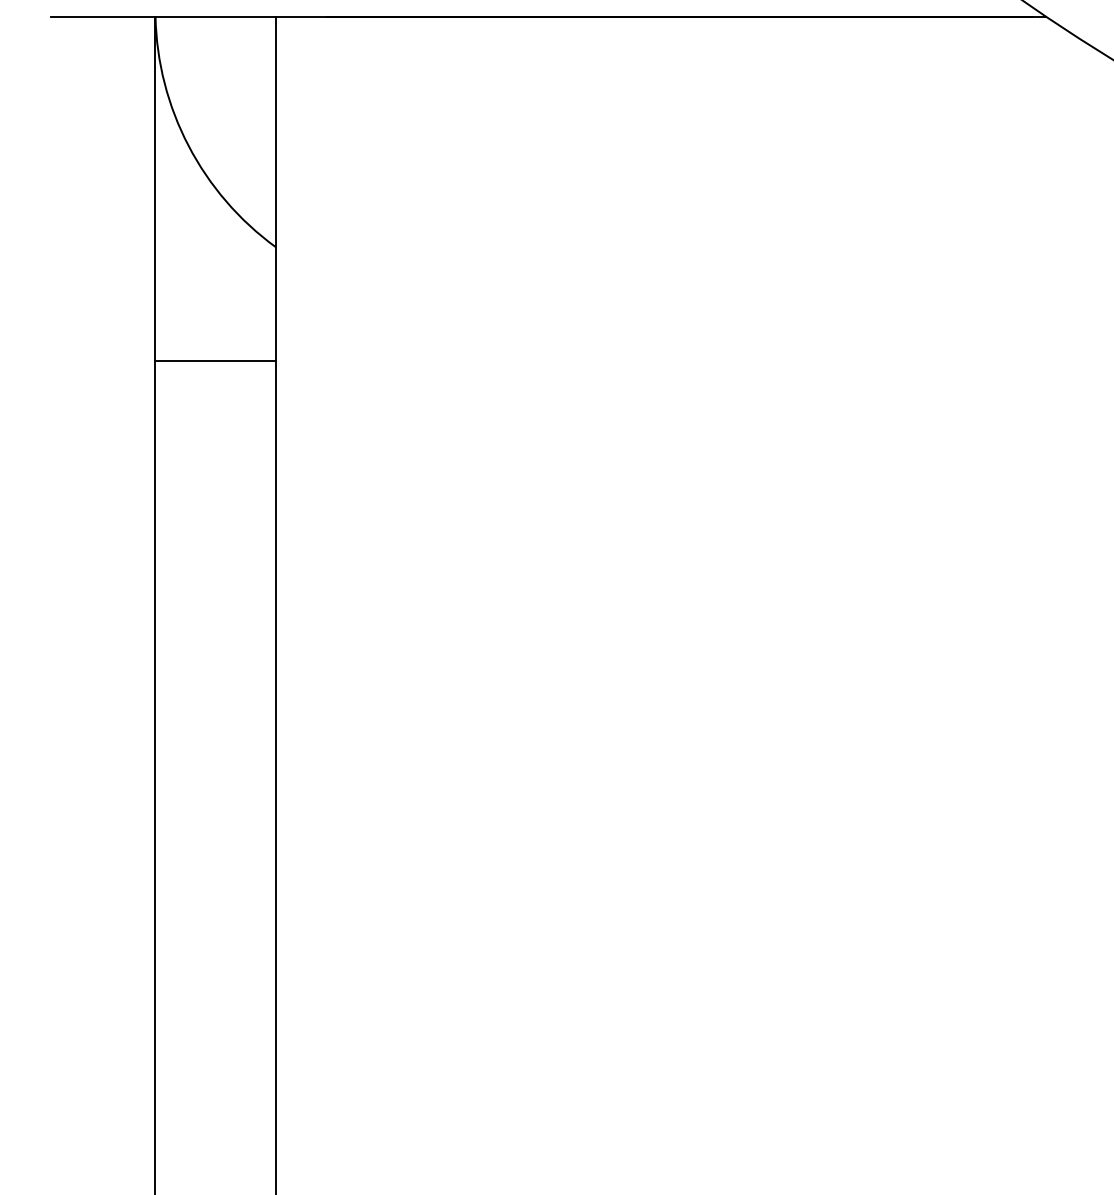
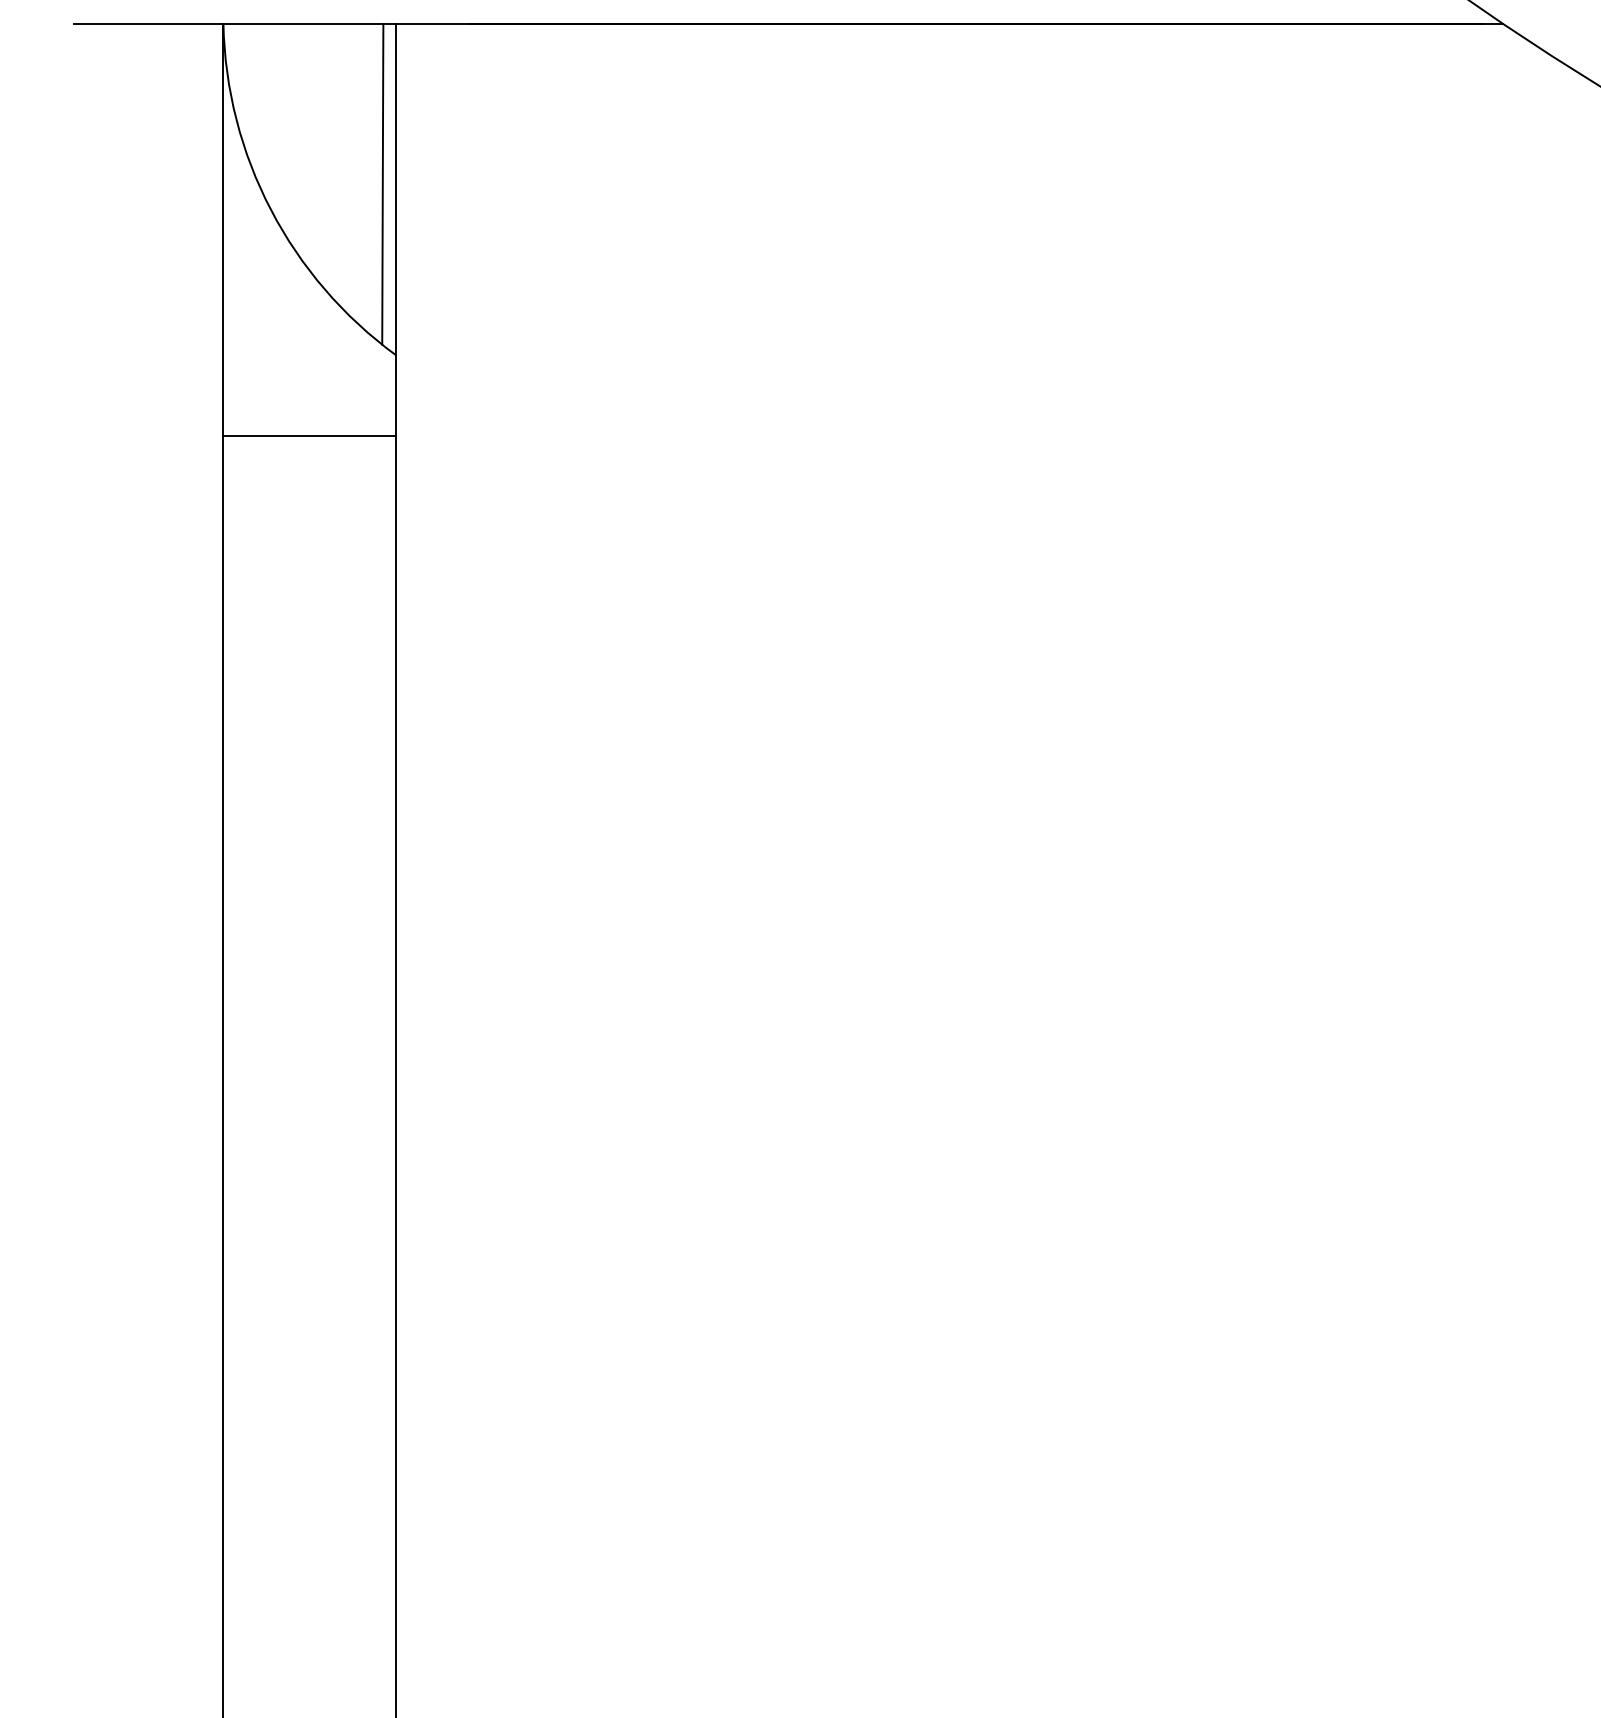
line: (266, 127) -> (382, 183), added
line: (215, 361) -> (309, 436), moved

